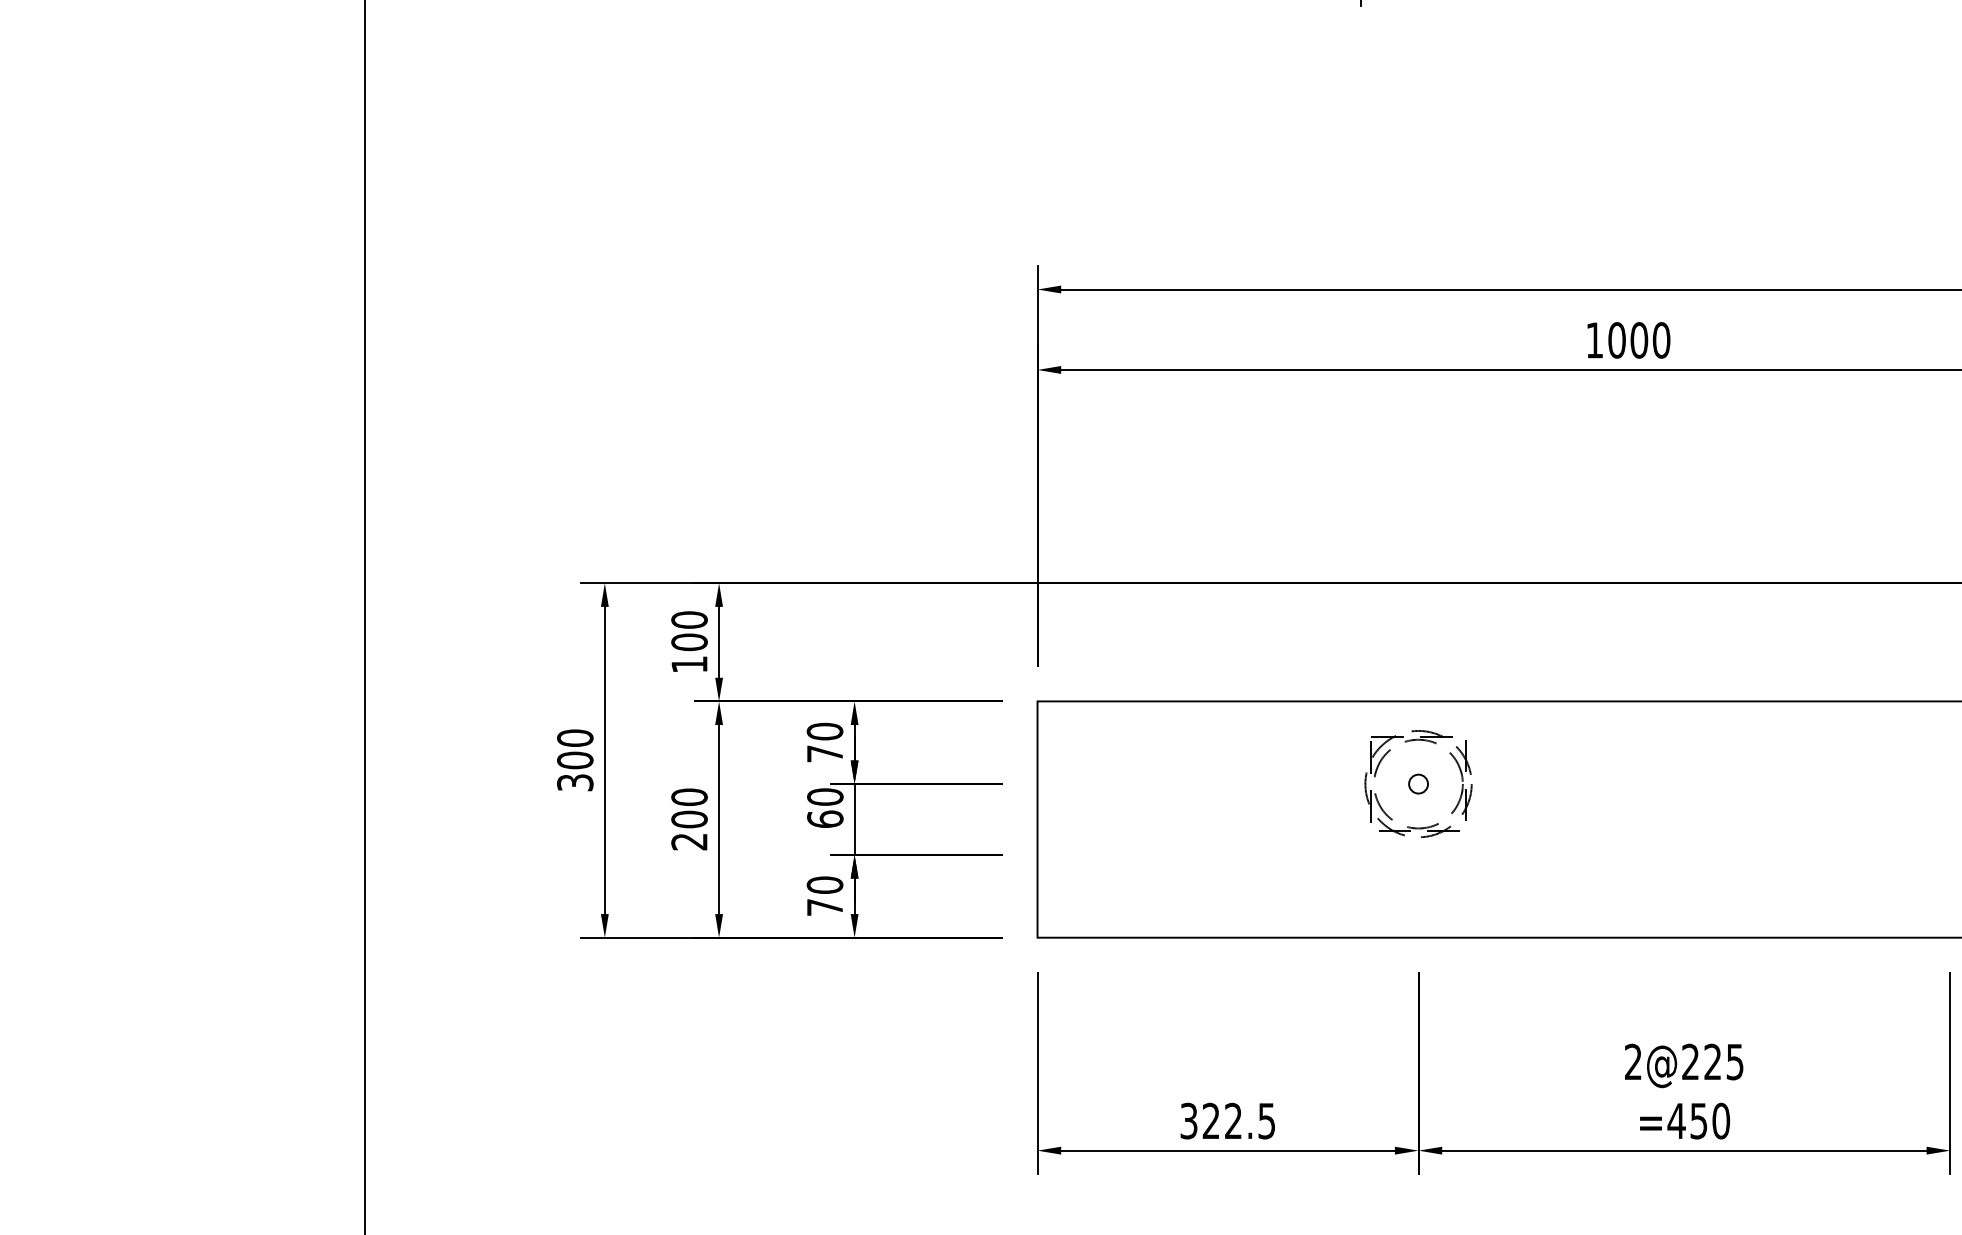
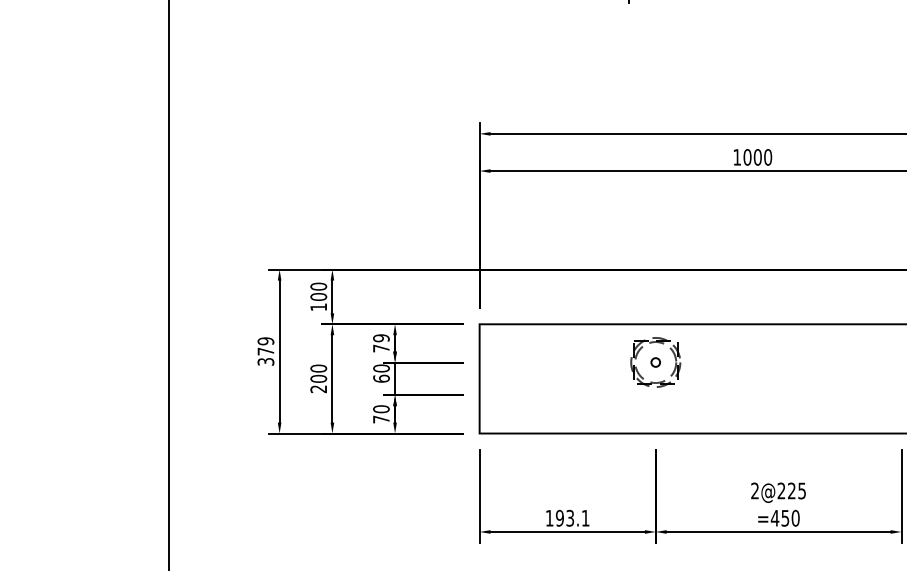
text: (825, 732) -> (381, 338), 70 -> 79
text: (574, 749) -> (265, 346), 300 -> 379
text: (1227, 1119) -> (567, 517), 322.5 -> 193.1

